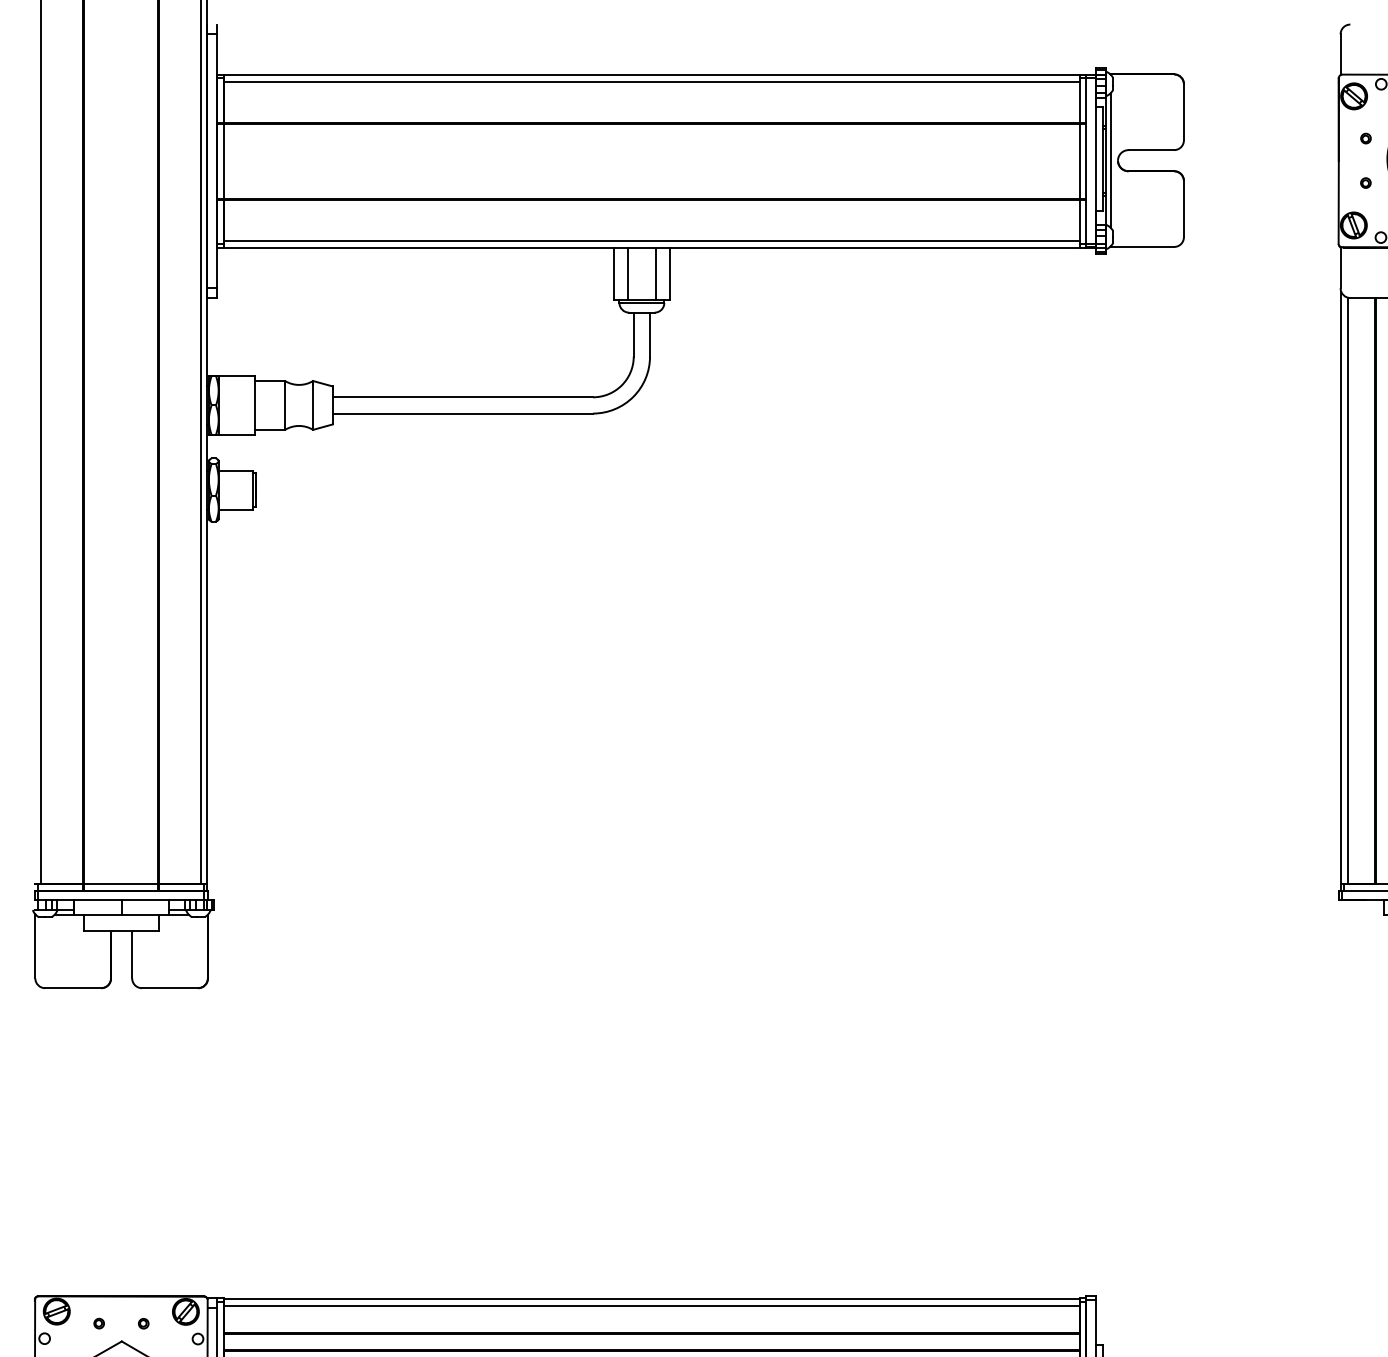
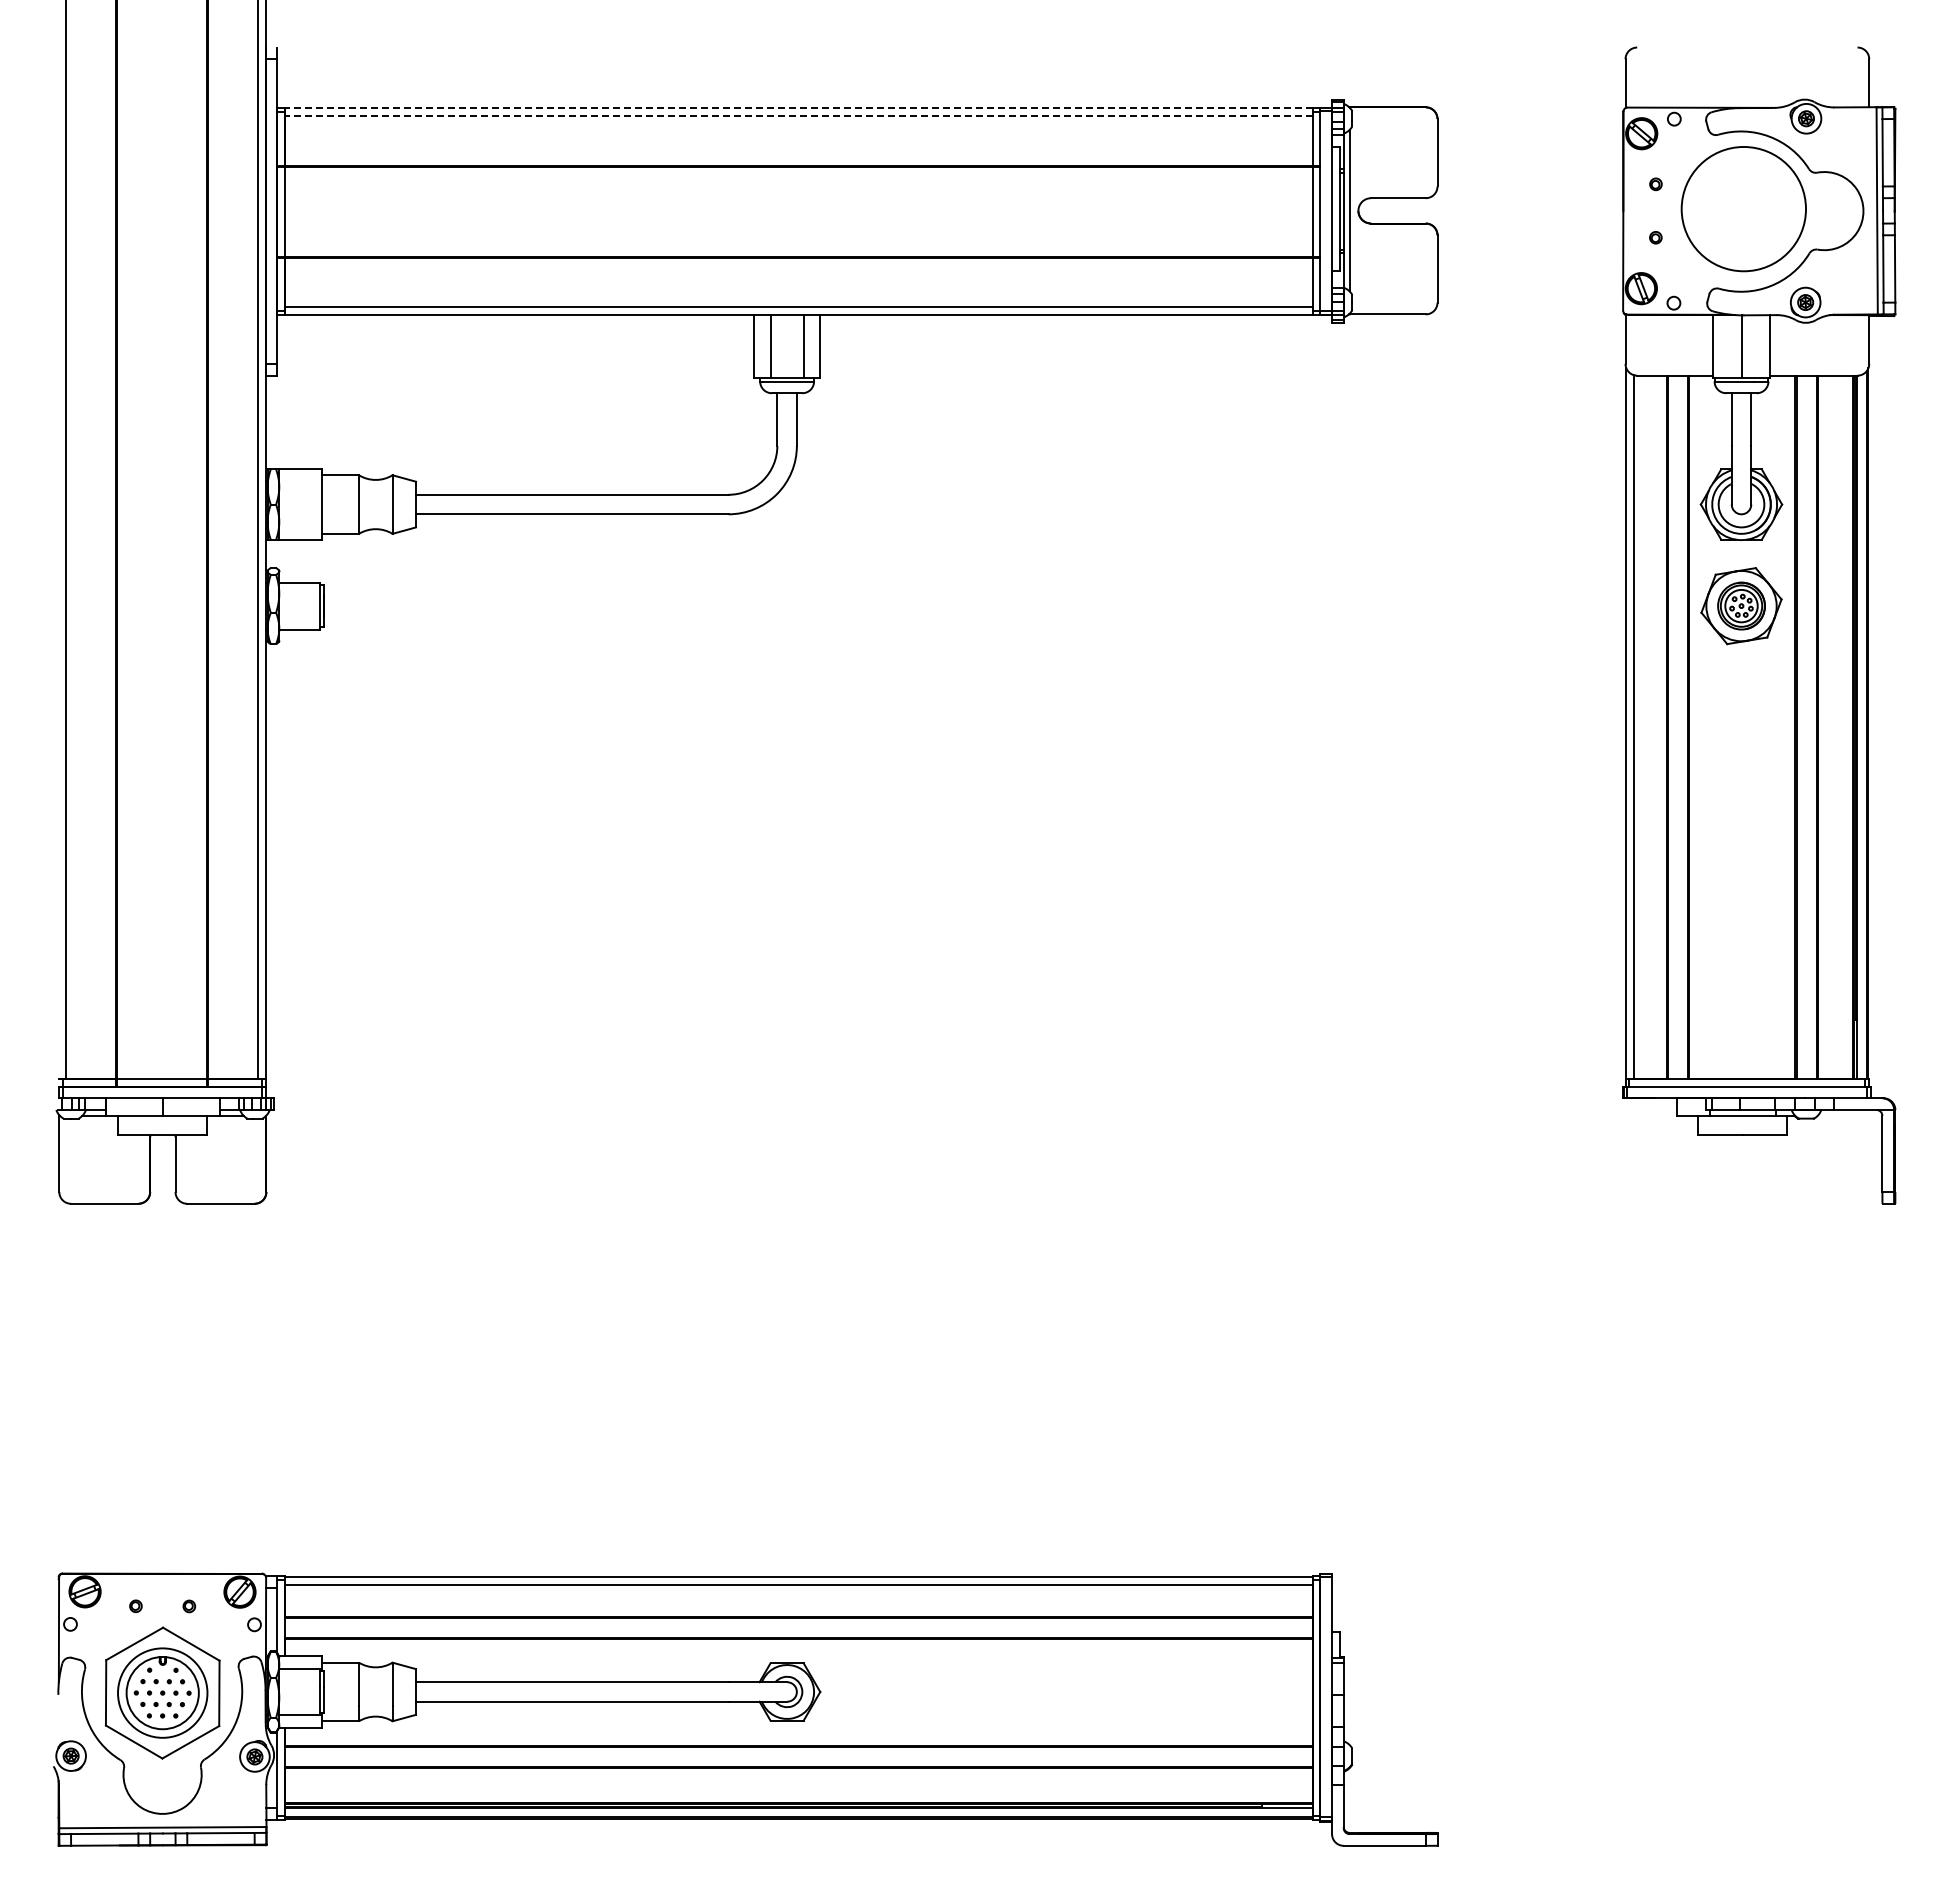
line: (651, 75) -> (798, 108), solid -> dashed
line: (651, 81) -> (798, 115), solid -> dashed

